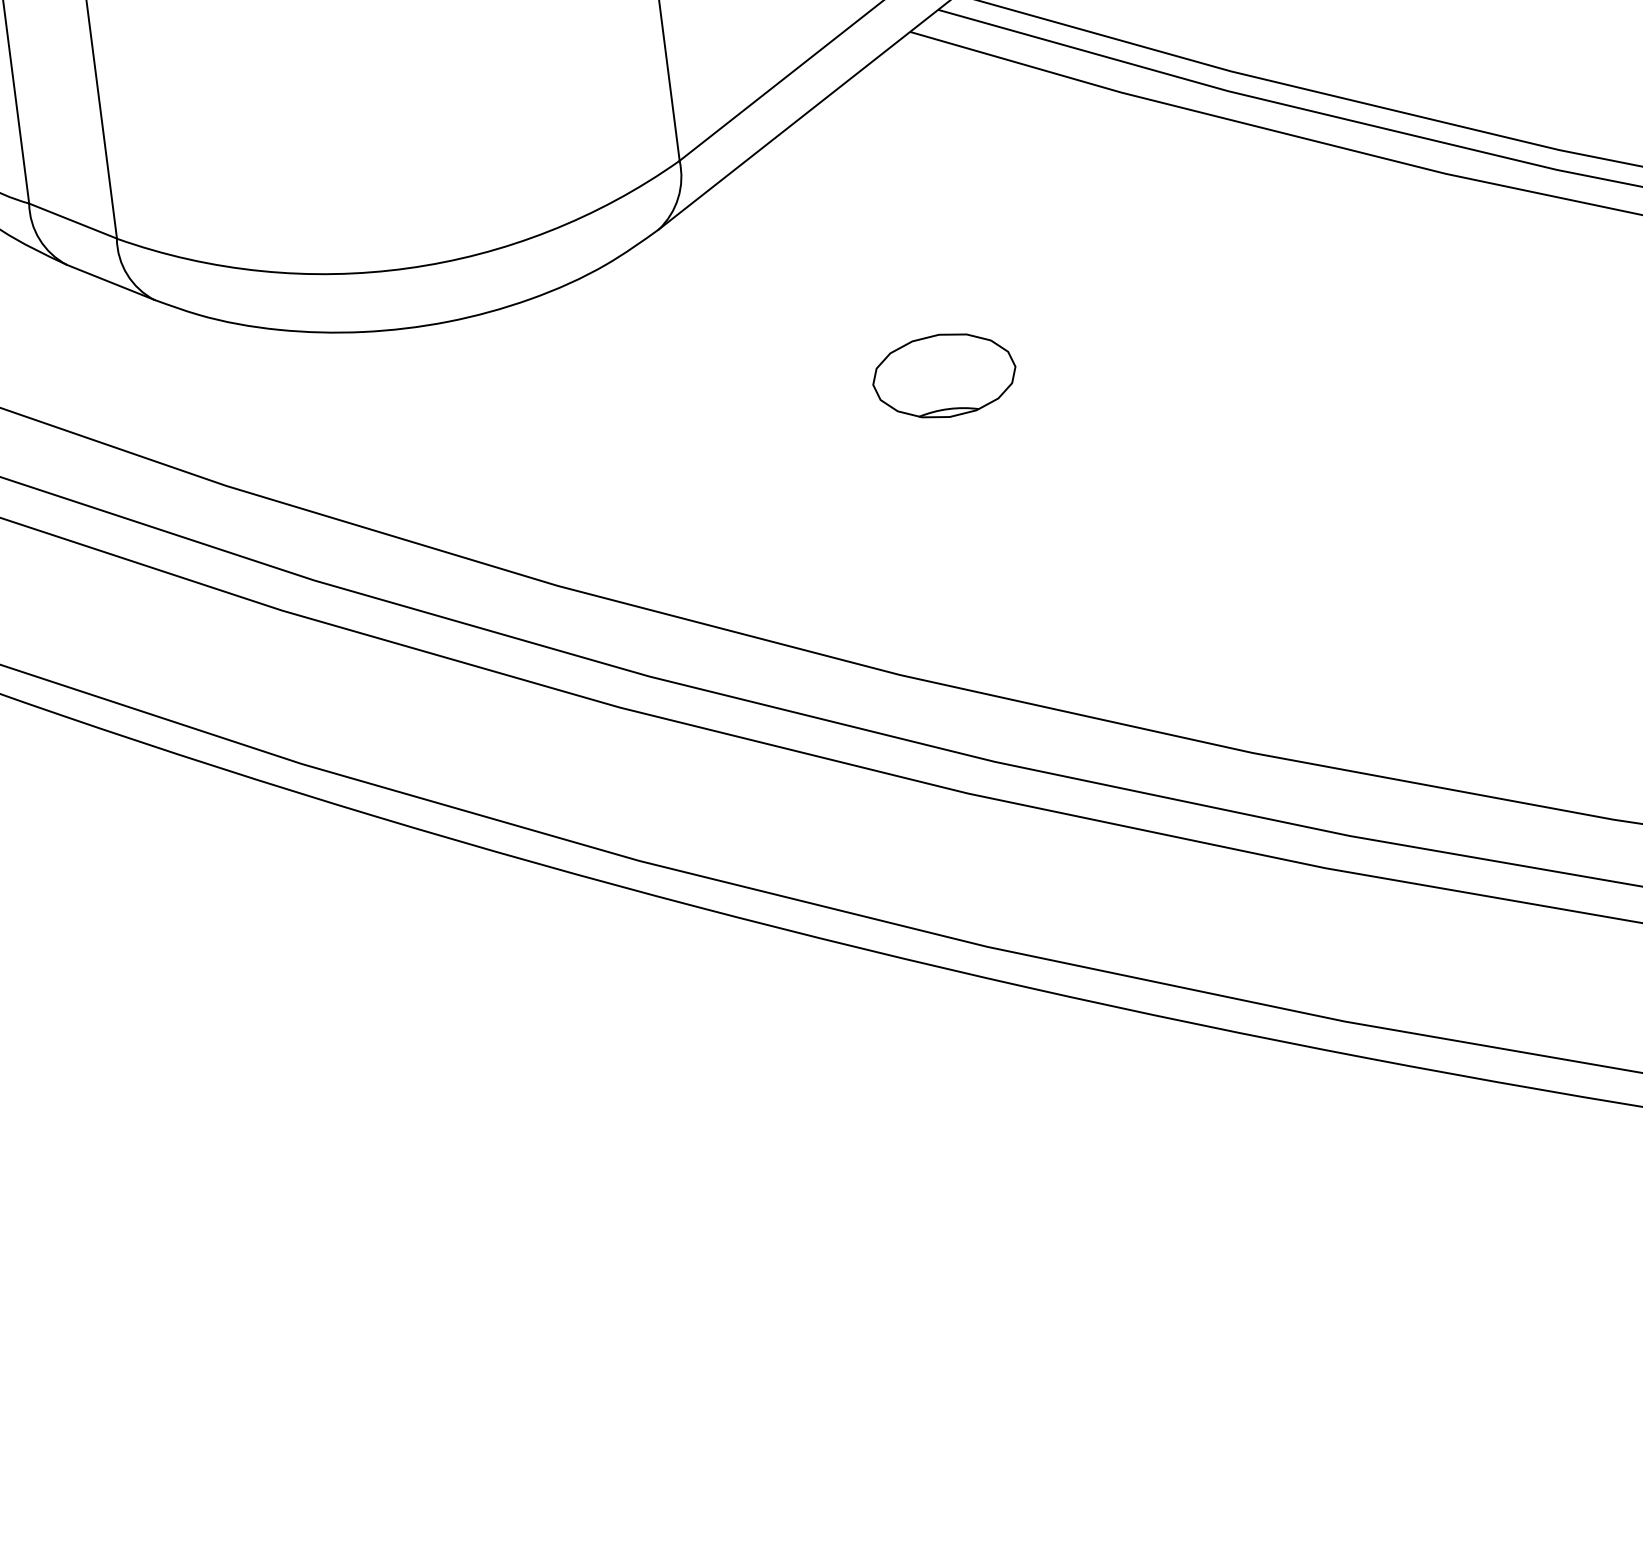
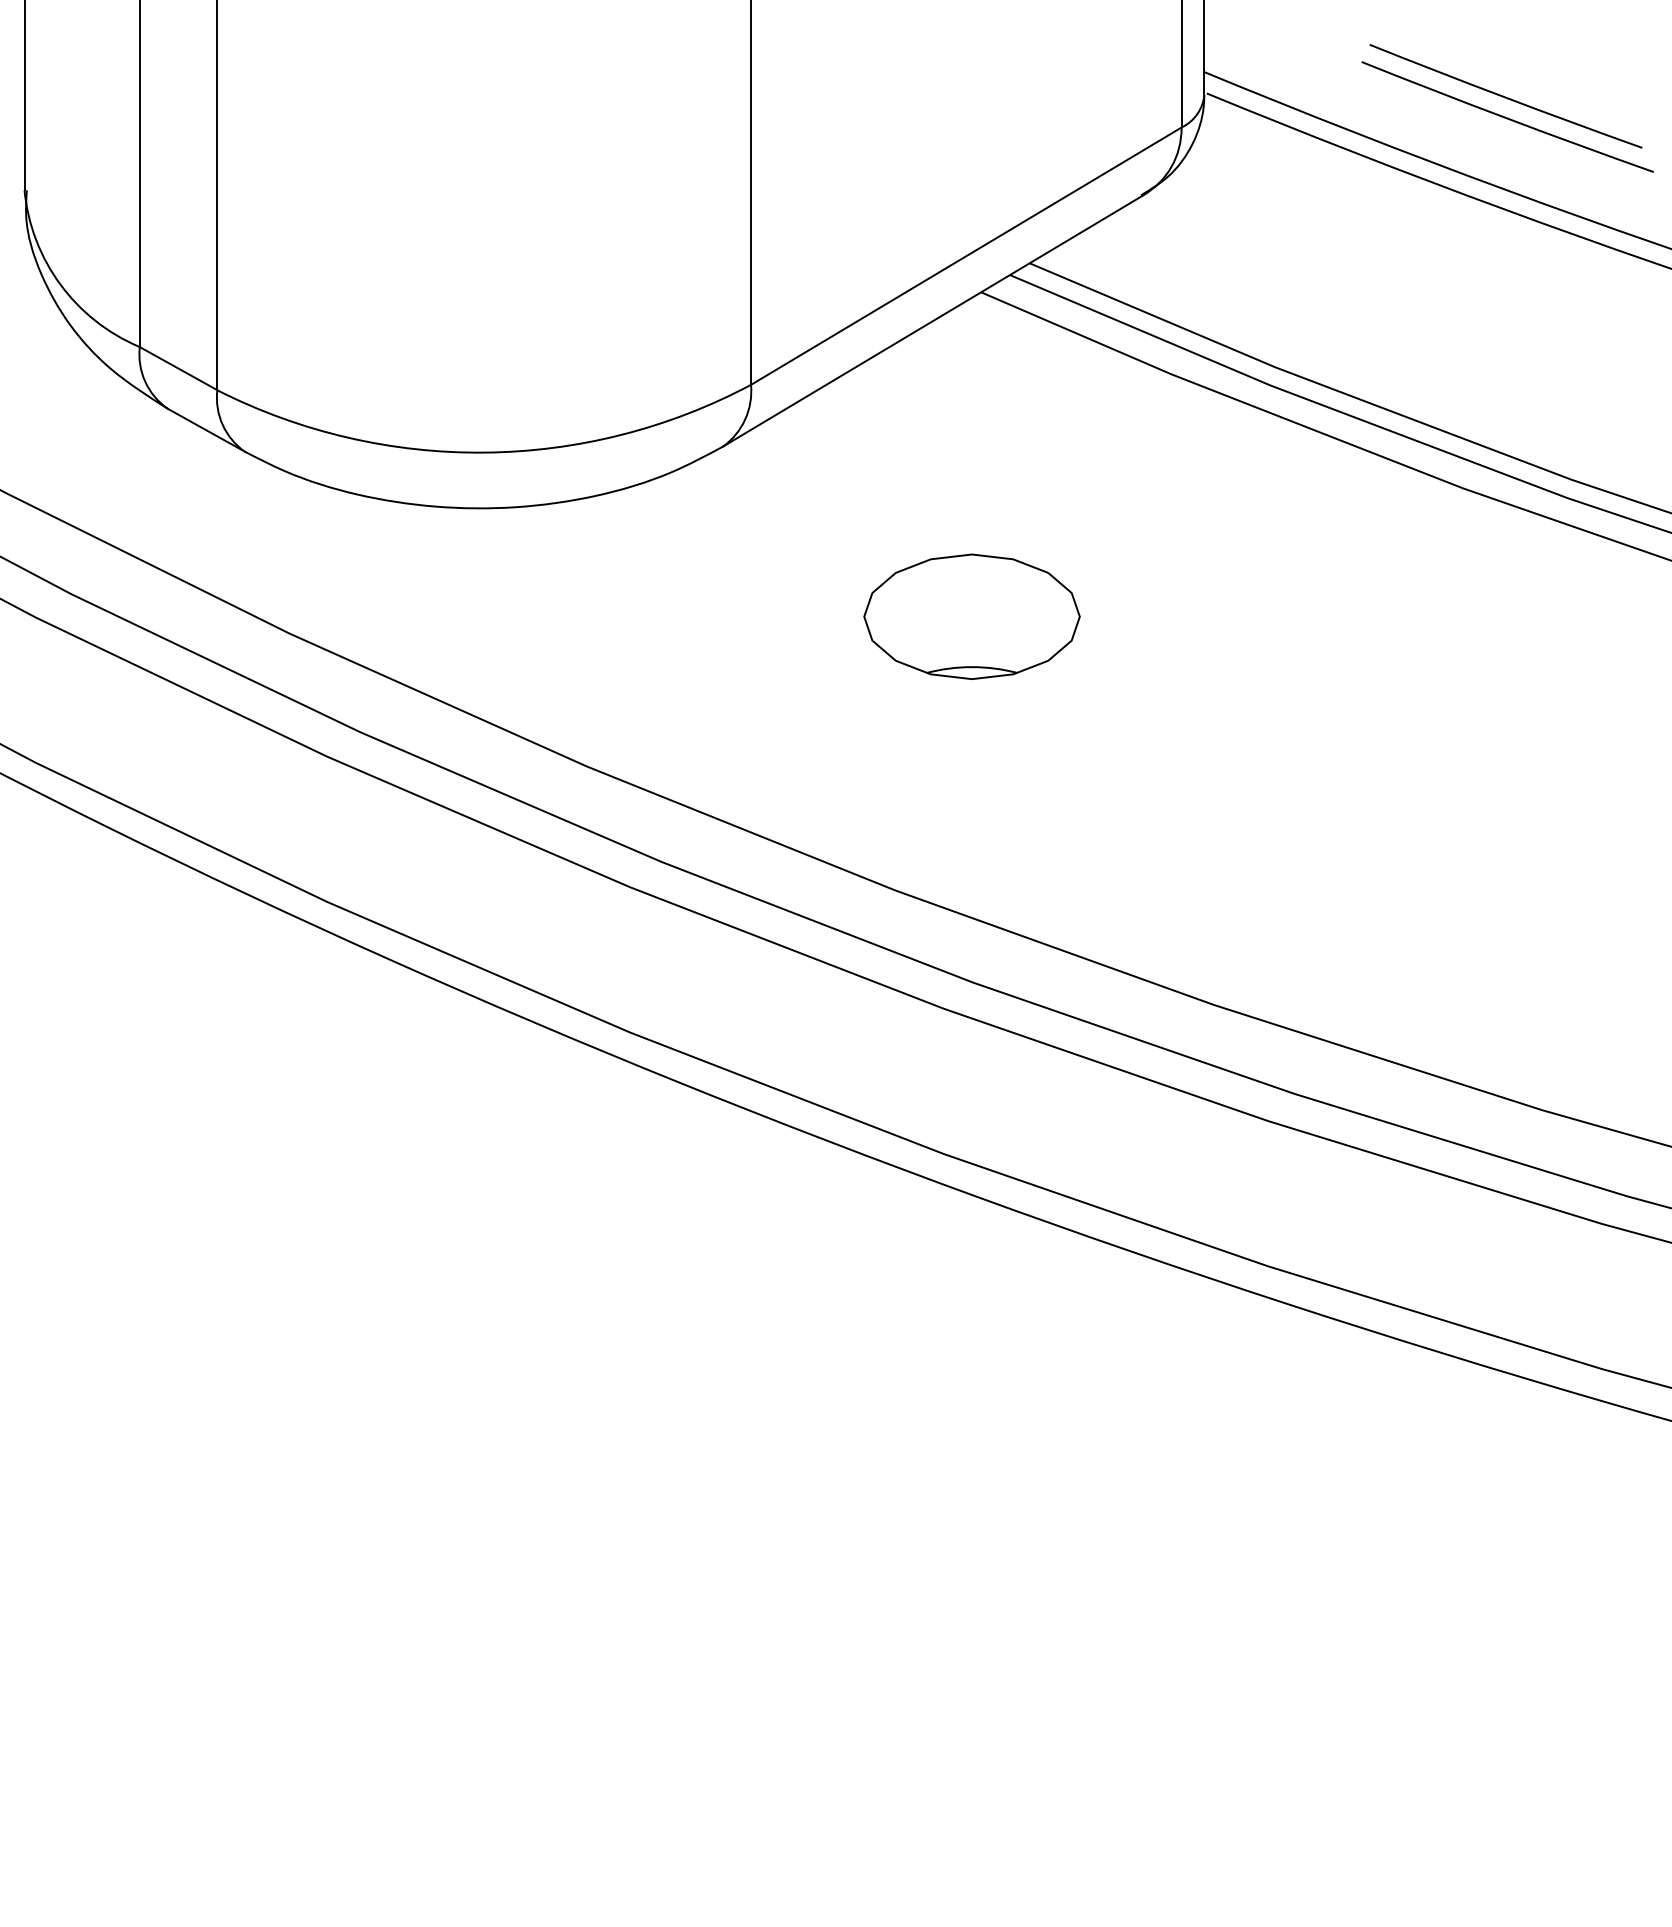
part: (943, 375) -> (971, 616), size x1.6

